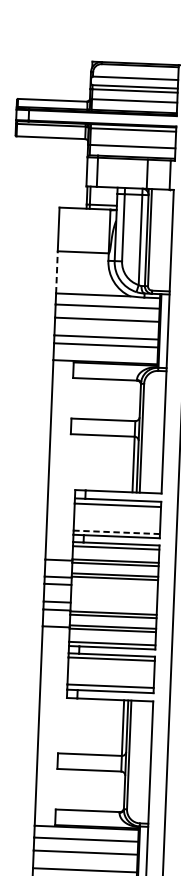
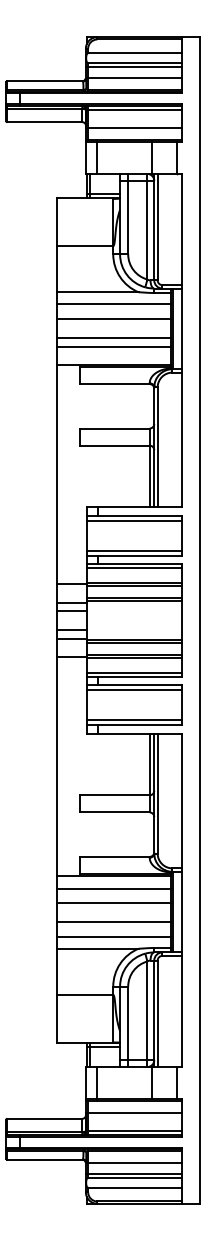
line: (57, 271) -> (57, 268), dashed -> solid
line: (116, 532) -> (133, 551), dashed -> solid

